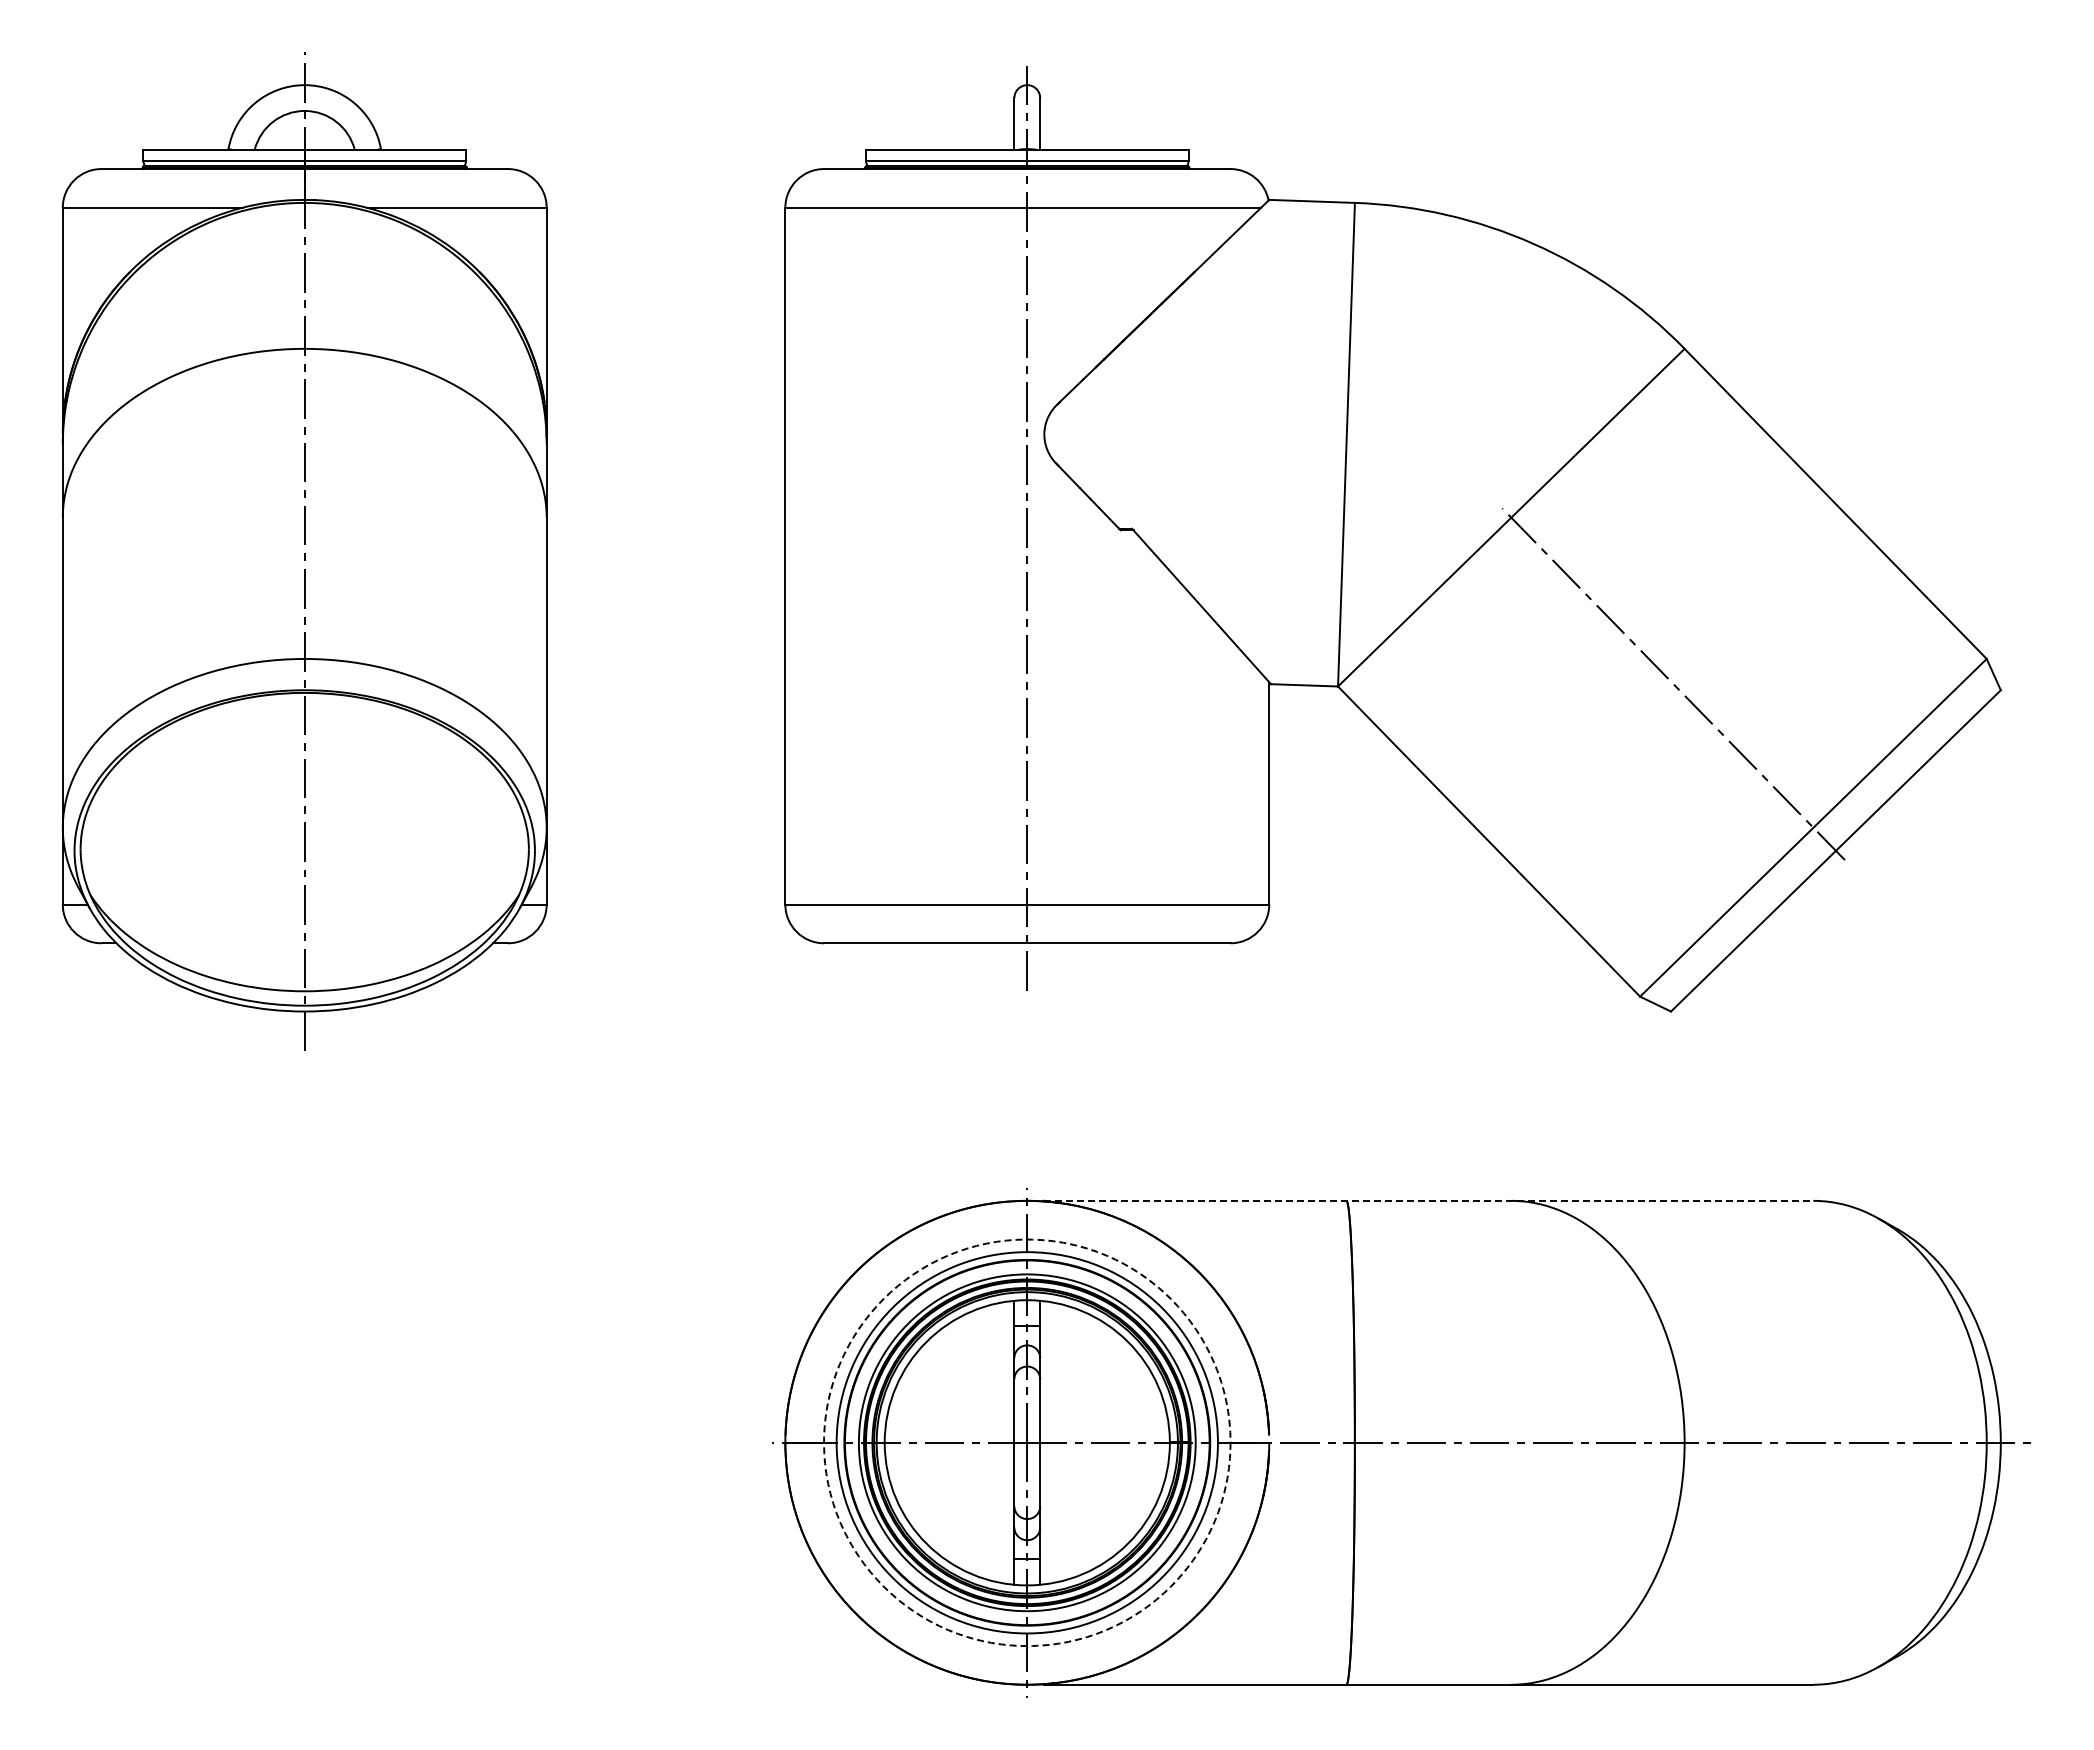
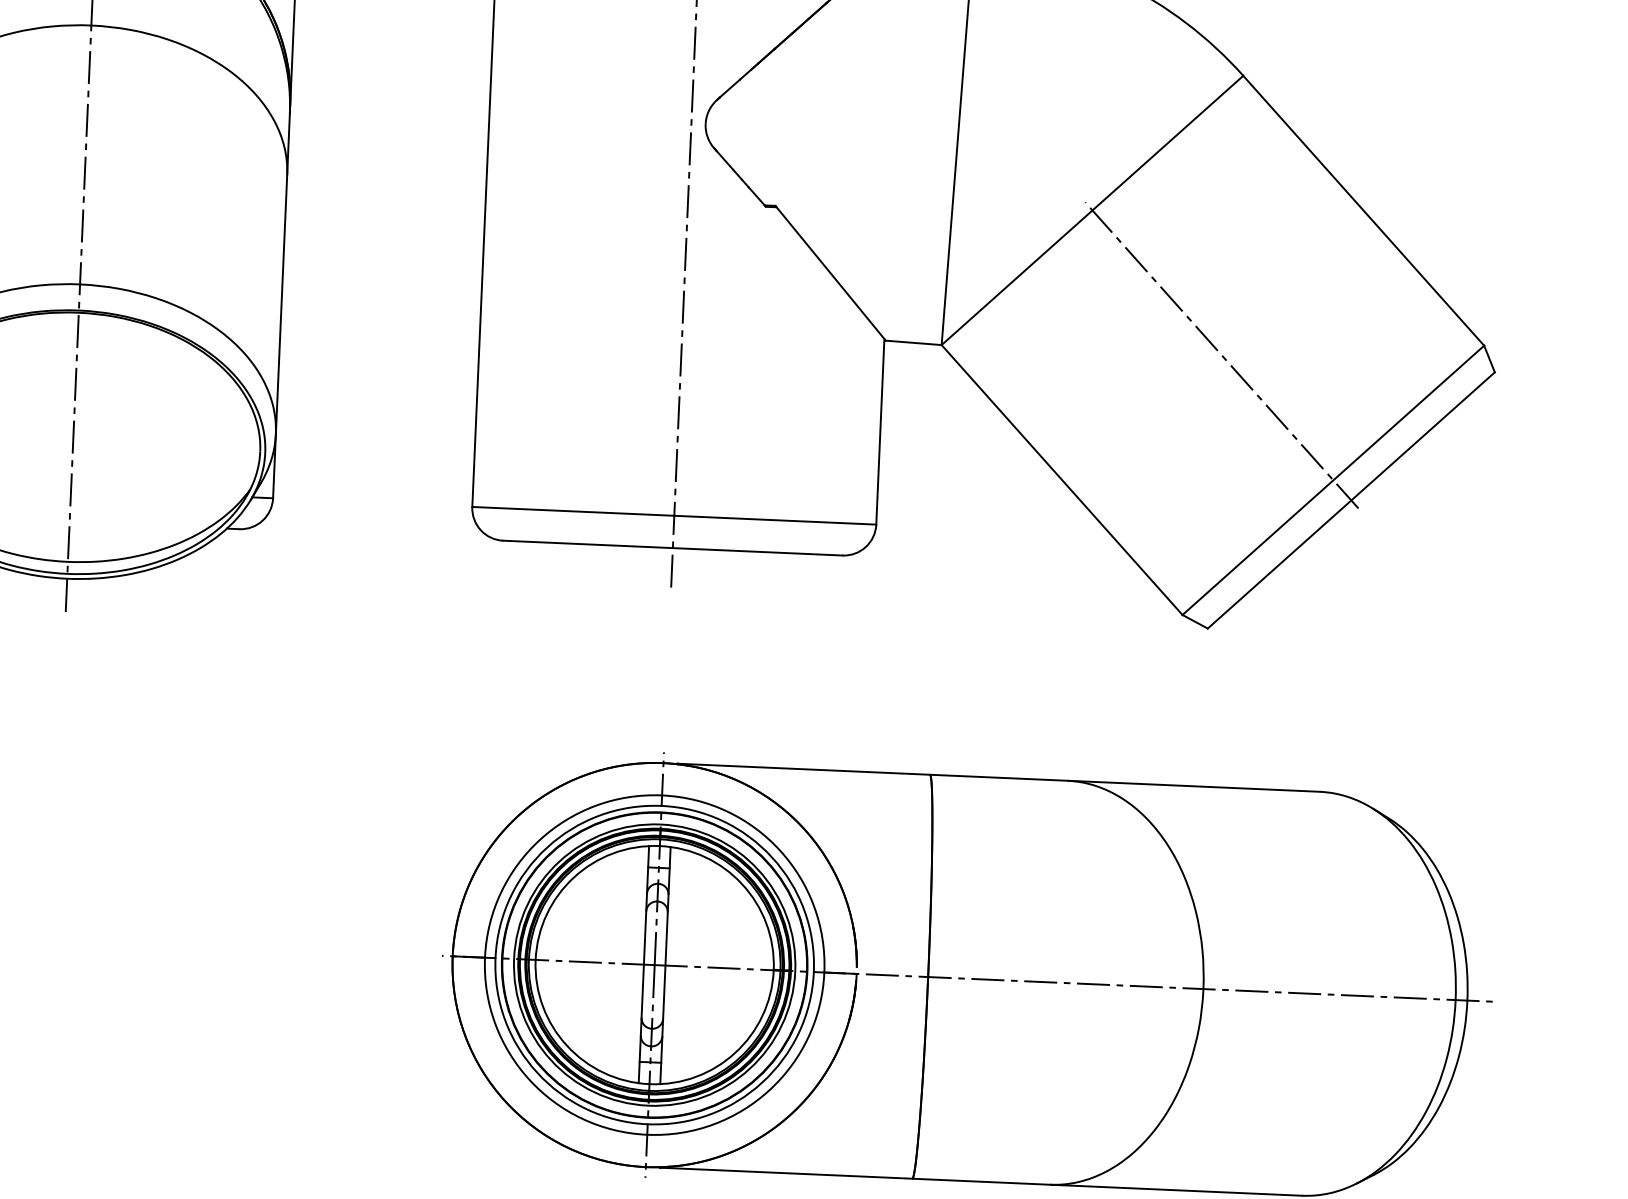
line: (1428, 1200) -> (998, 777), dashed -> solid
circle: (1027, 1442) -> (654, 964), dashed -> solid

